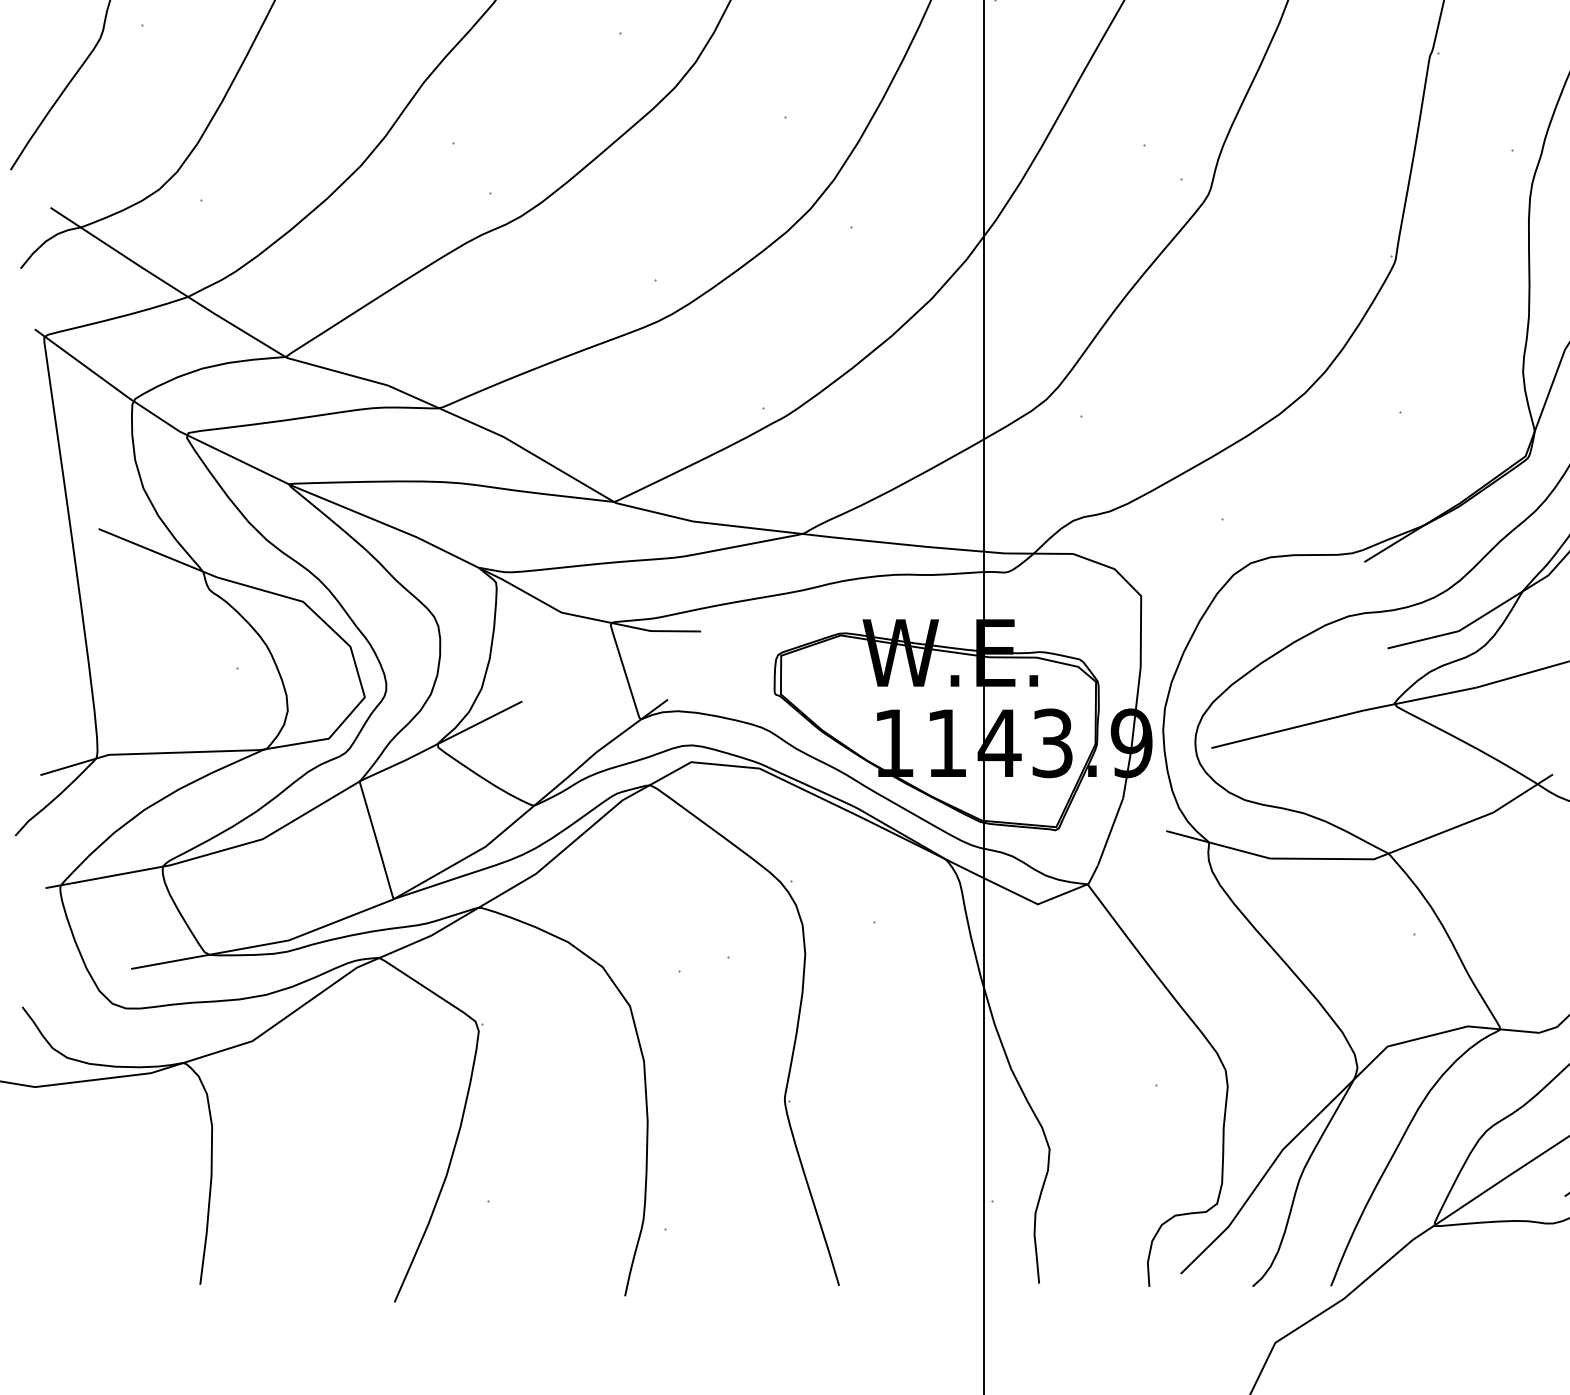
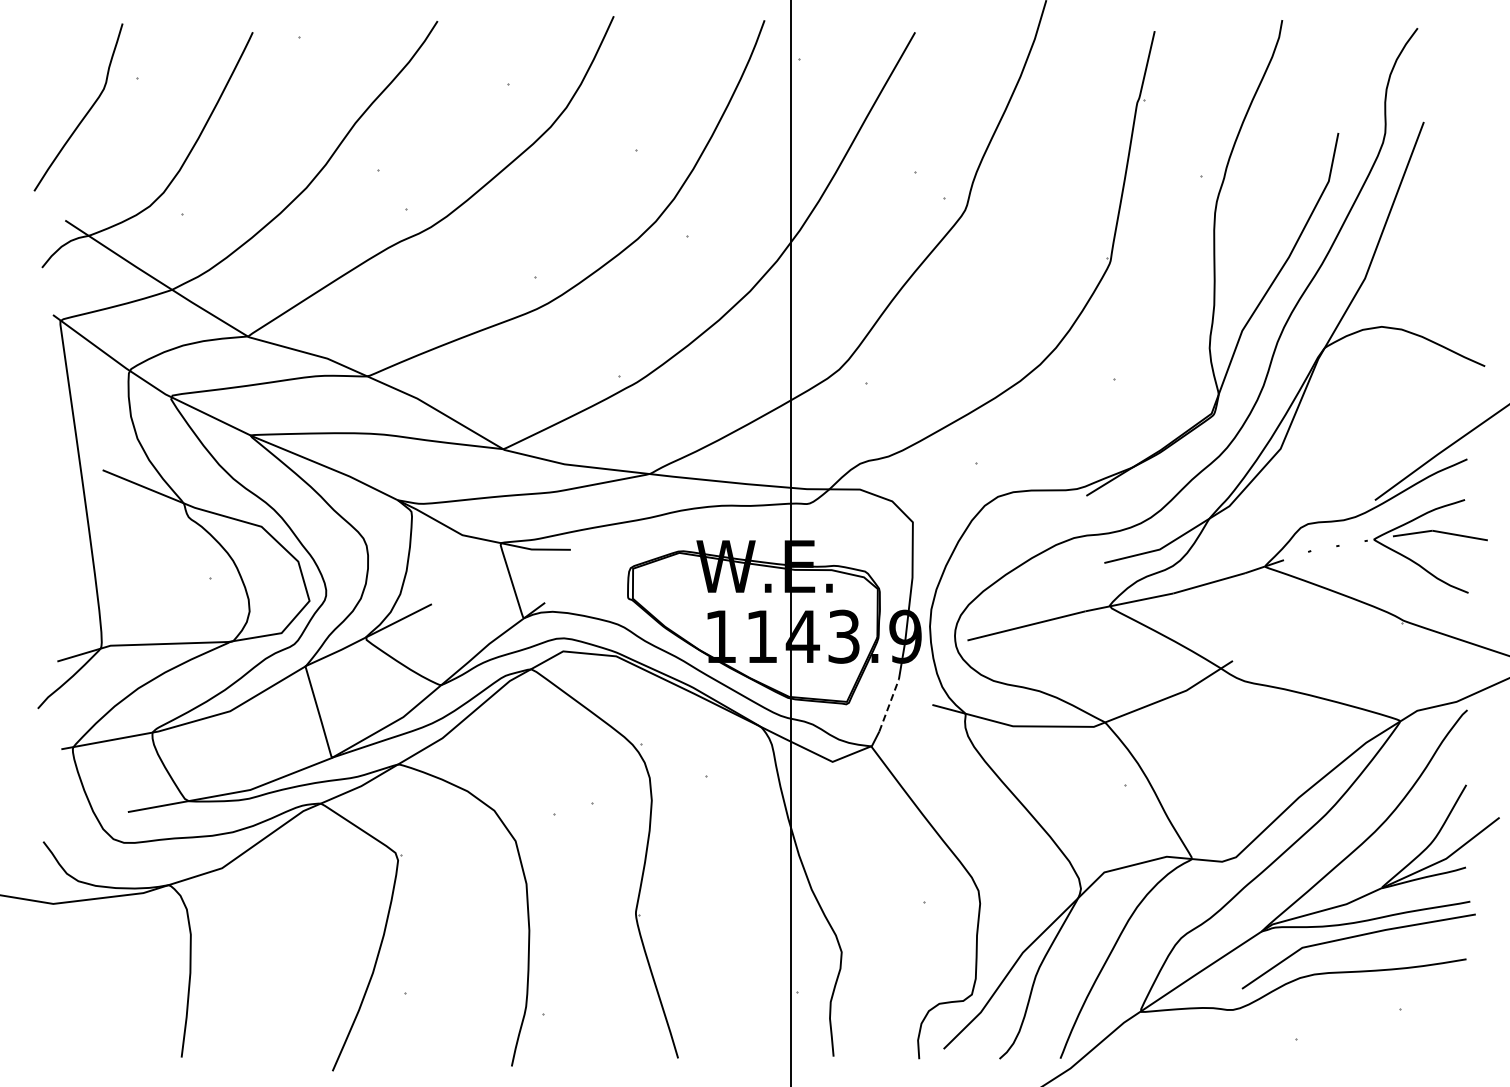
line: (1111, 831) -> (889, 705), solid -> dashed

